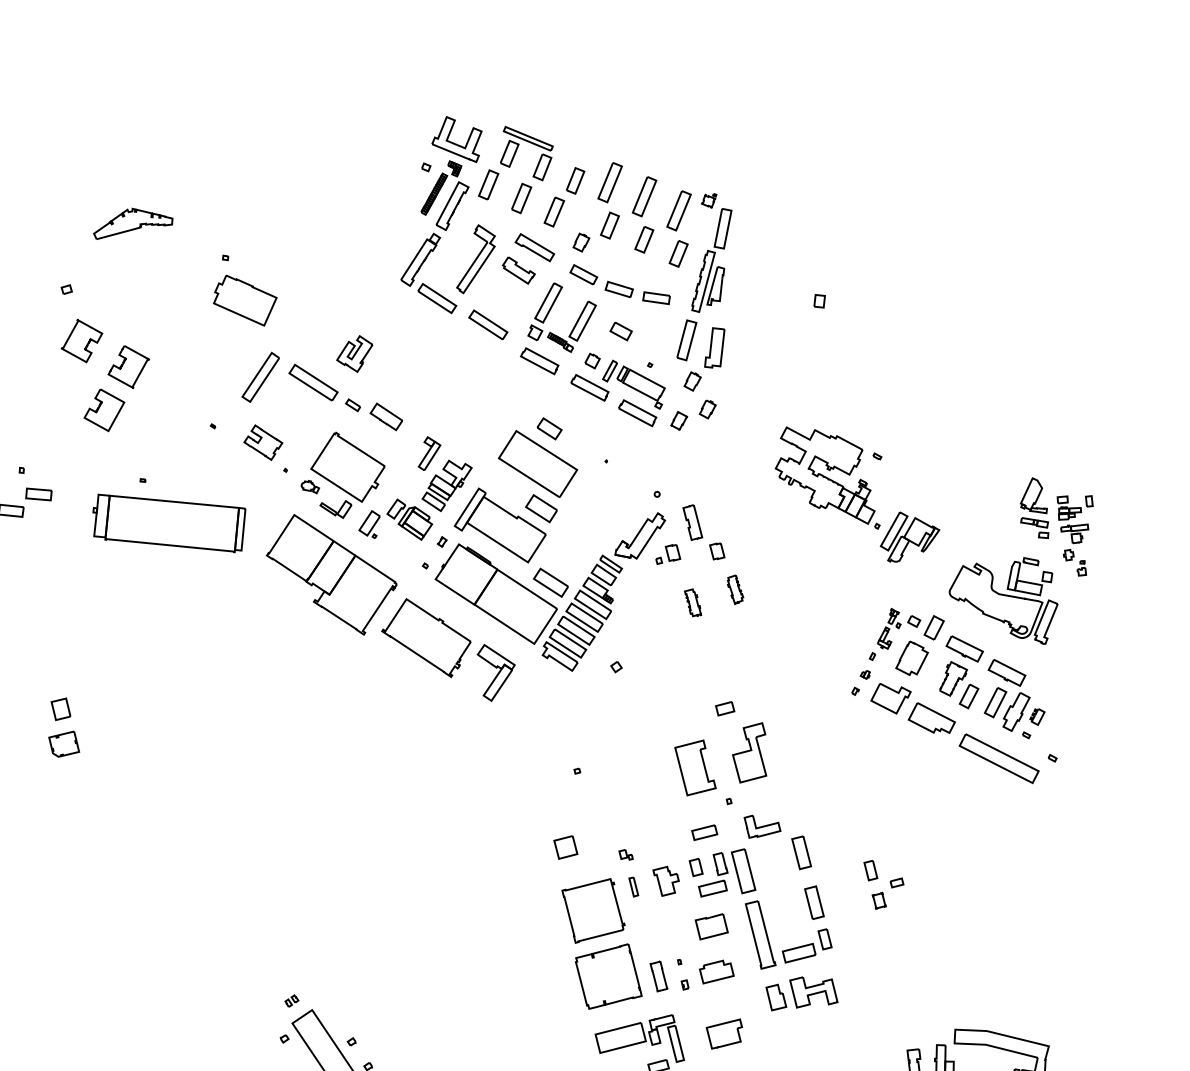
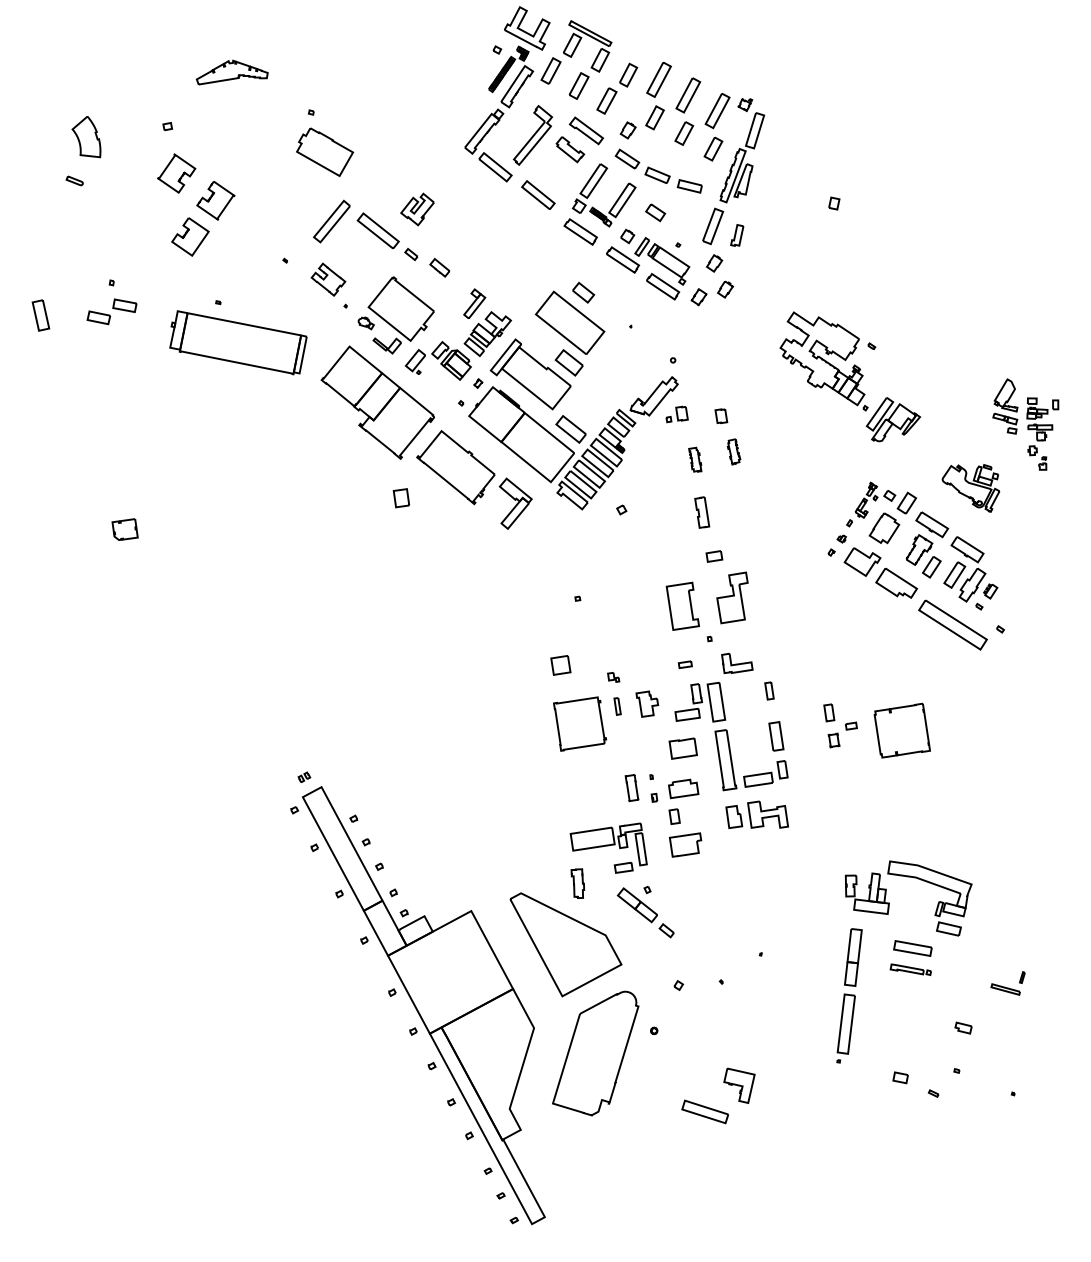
part: (715, 347) -> (737, 235), size x0.6
part: (385, 416) -> (439, 267), size x0.7
part: (693, 522) -> (702, 512), moved
part: (1003, 604) -> (970, 488), size x0.6
part: (61, 709) -> (401, 498), moved
part: (704, 832) -> (685, 664), size x0.6
part: (801, 852) -> (769, 690), size x0.6
part: (695, 867) -> (674, 816), moved
part: (607, 976) -> (901, 730), moved

